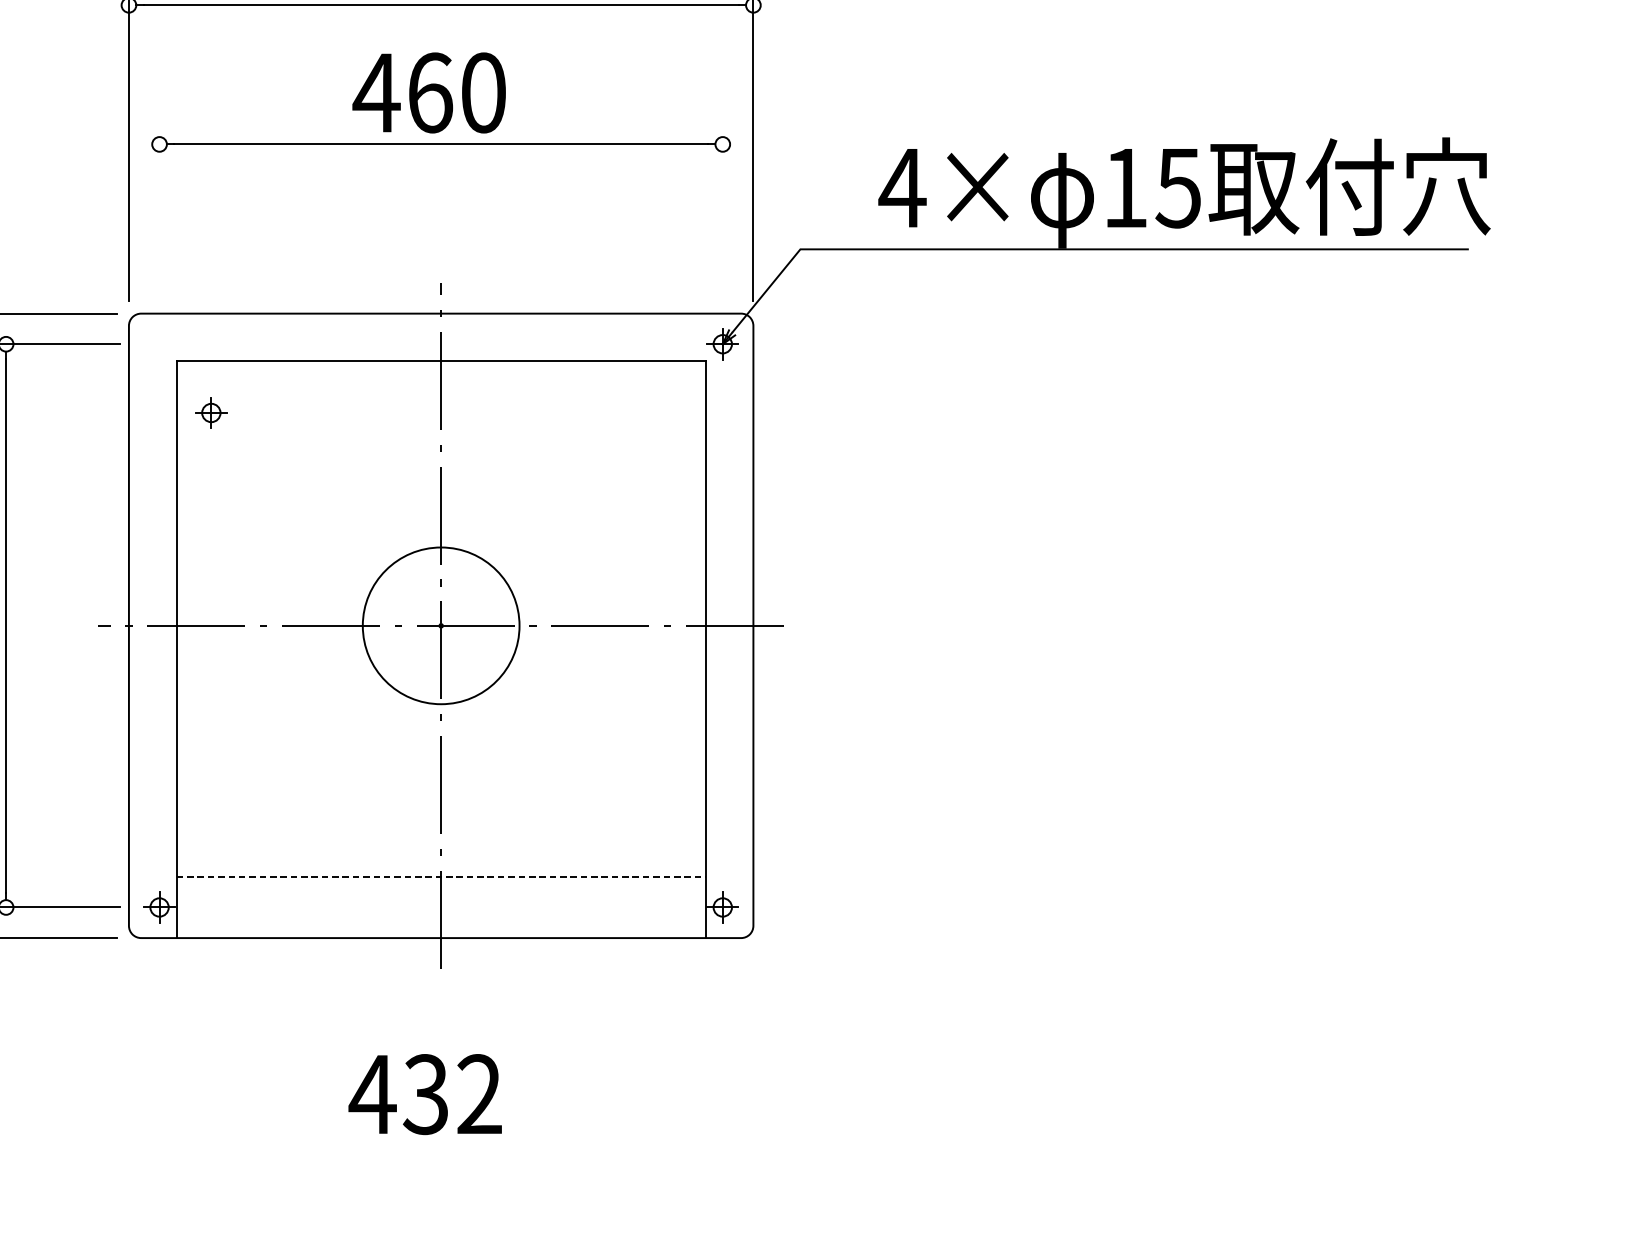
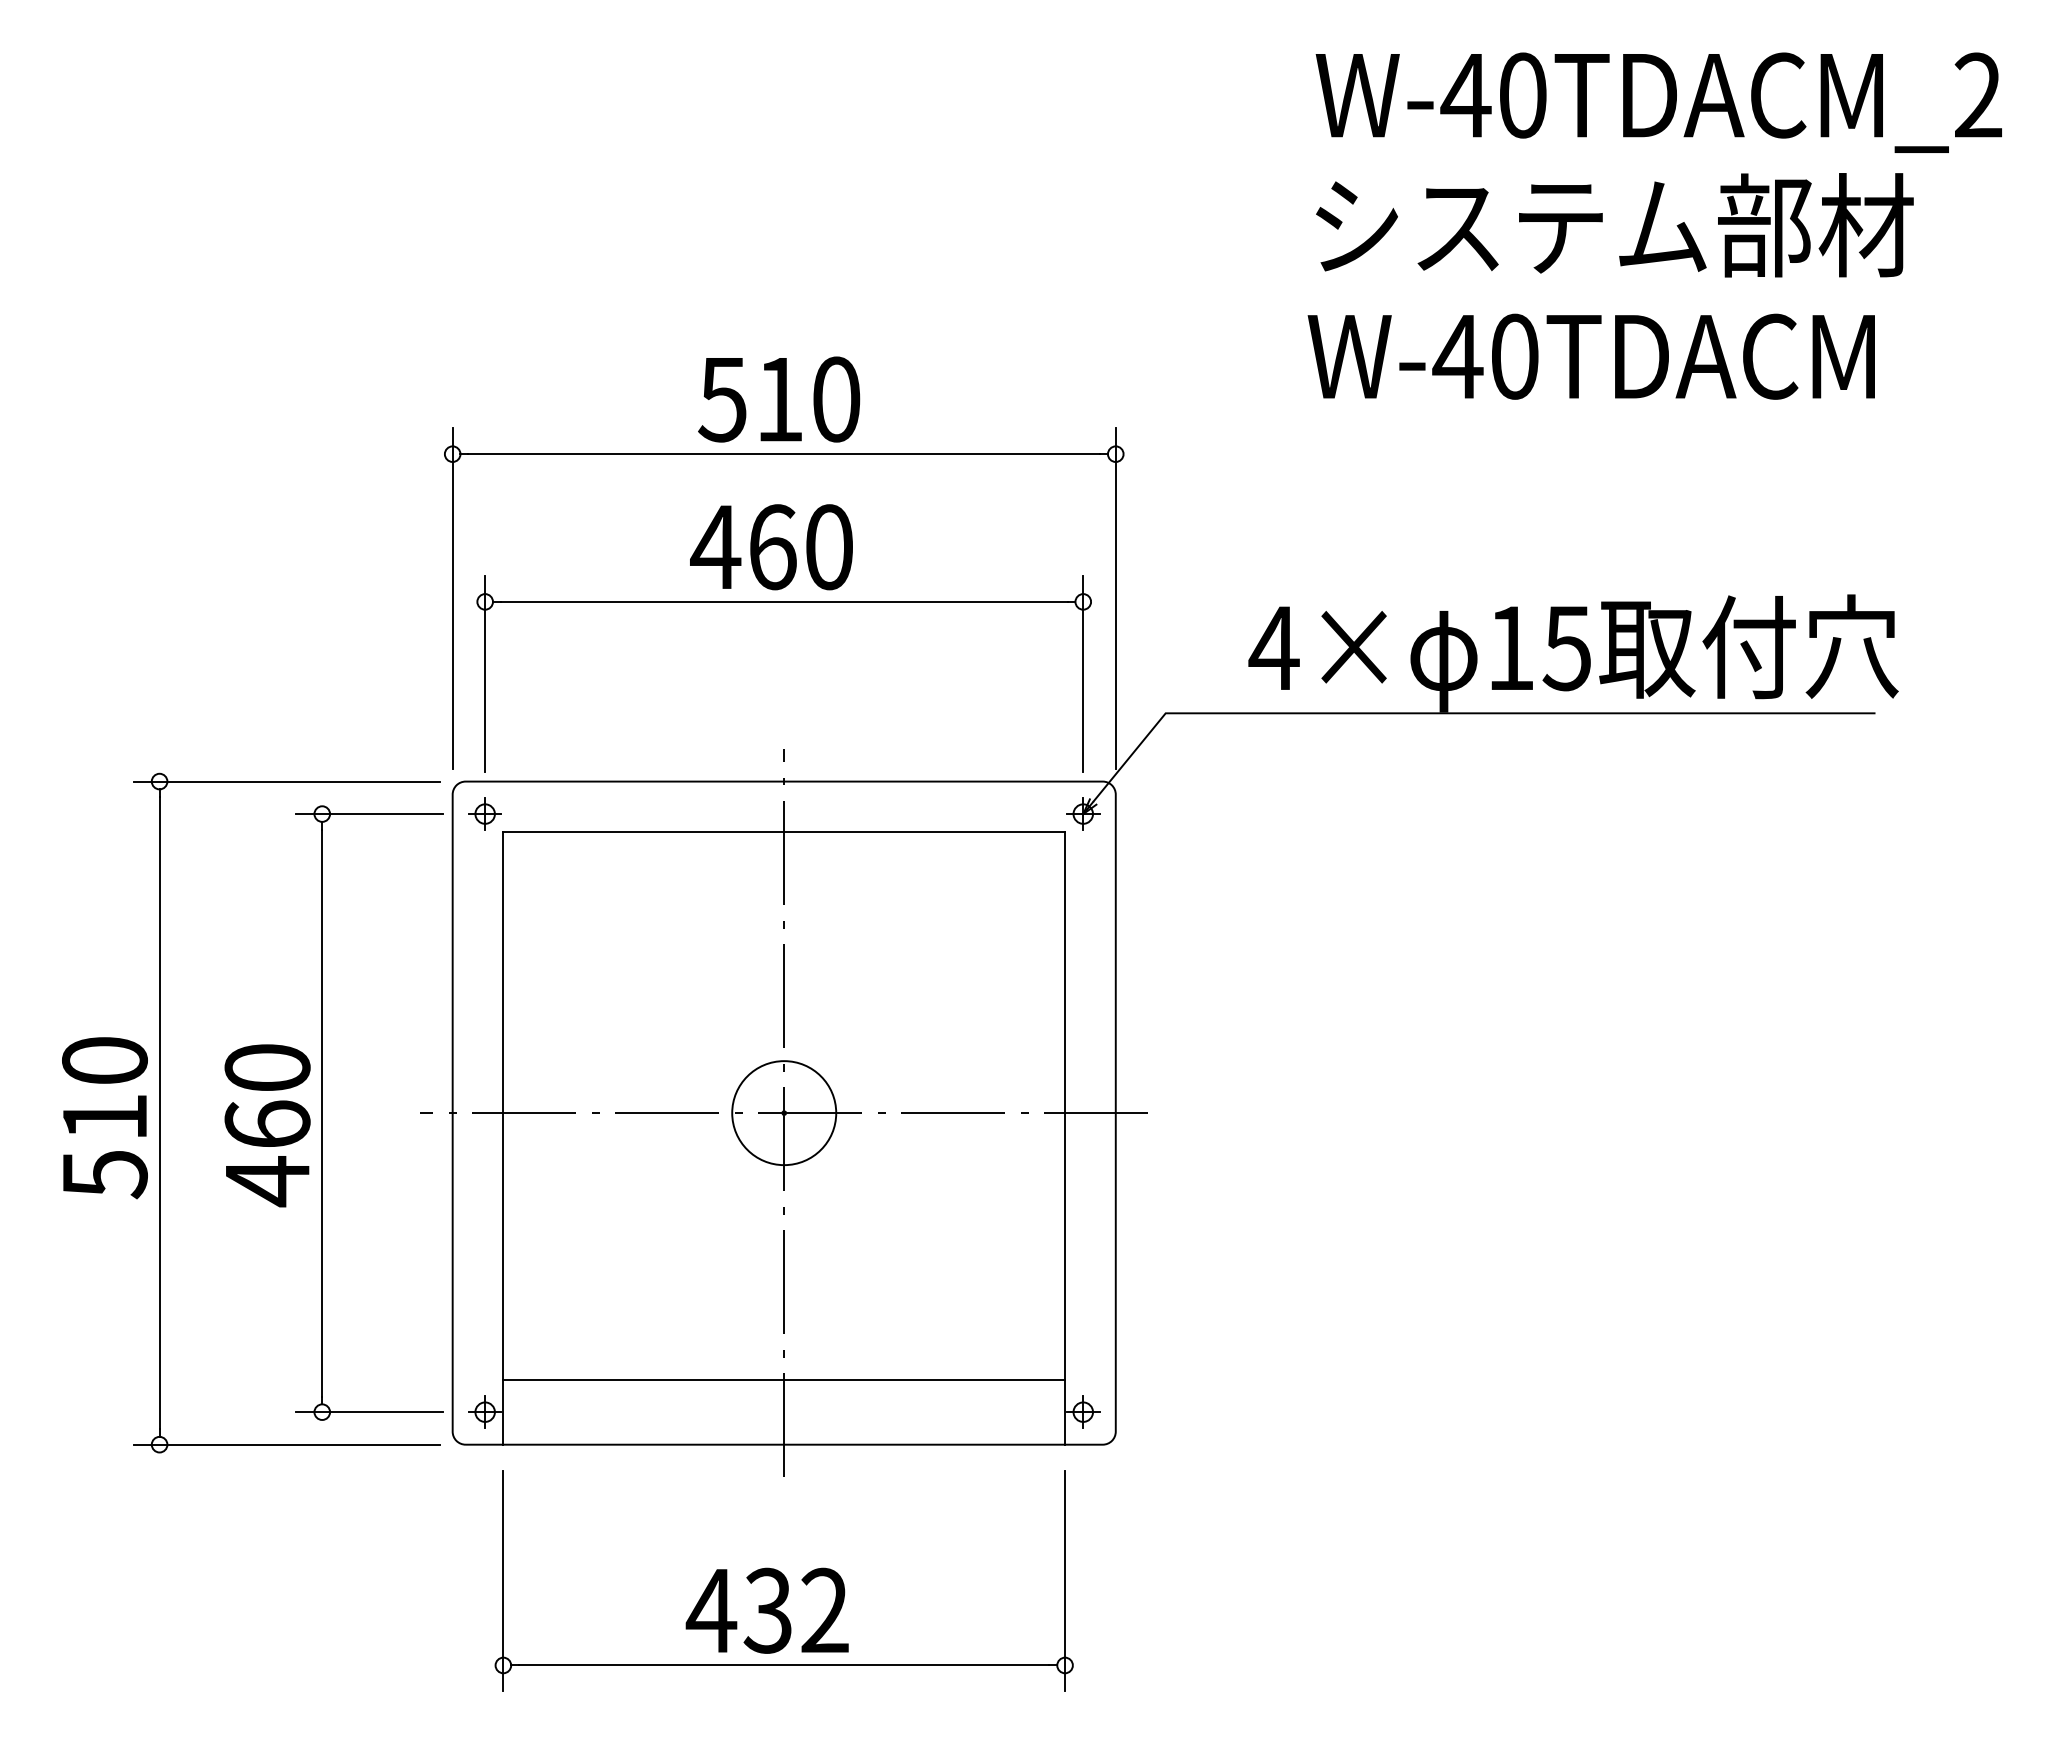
line: (159, 211) -> (485, 673), added
line: (723, 211) -> (1083, 673), added
part: (210, 412) -> (484, 813), moved
circle: (441, 626) -> (784, 1113), size x0.62
line: (441, 876) -> (784, 1379), dashed -> solid
part: (440, 1145) -> (783, 1664), added

